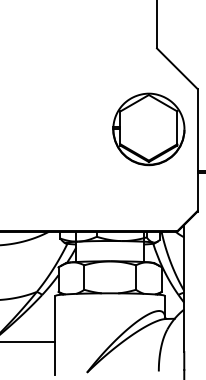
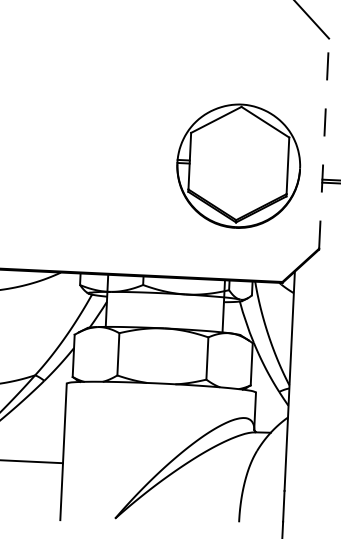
part: (148, 129) -> (238, 166), moved
line: (197, 149) -> (323, 142), solid -> dashed

